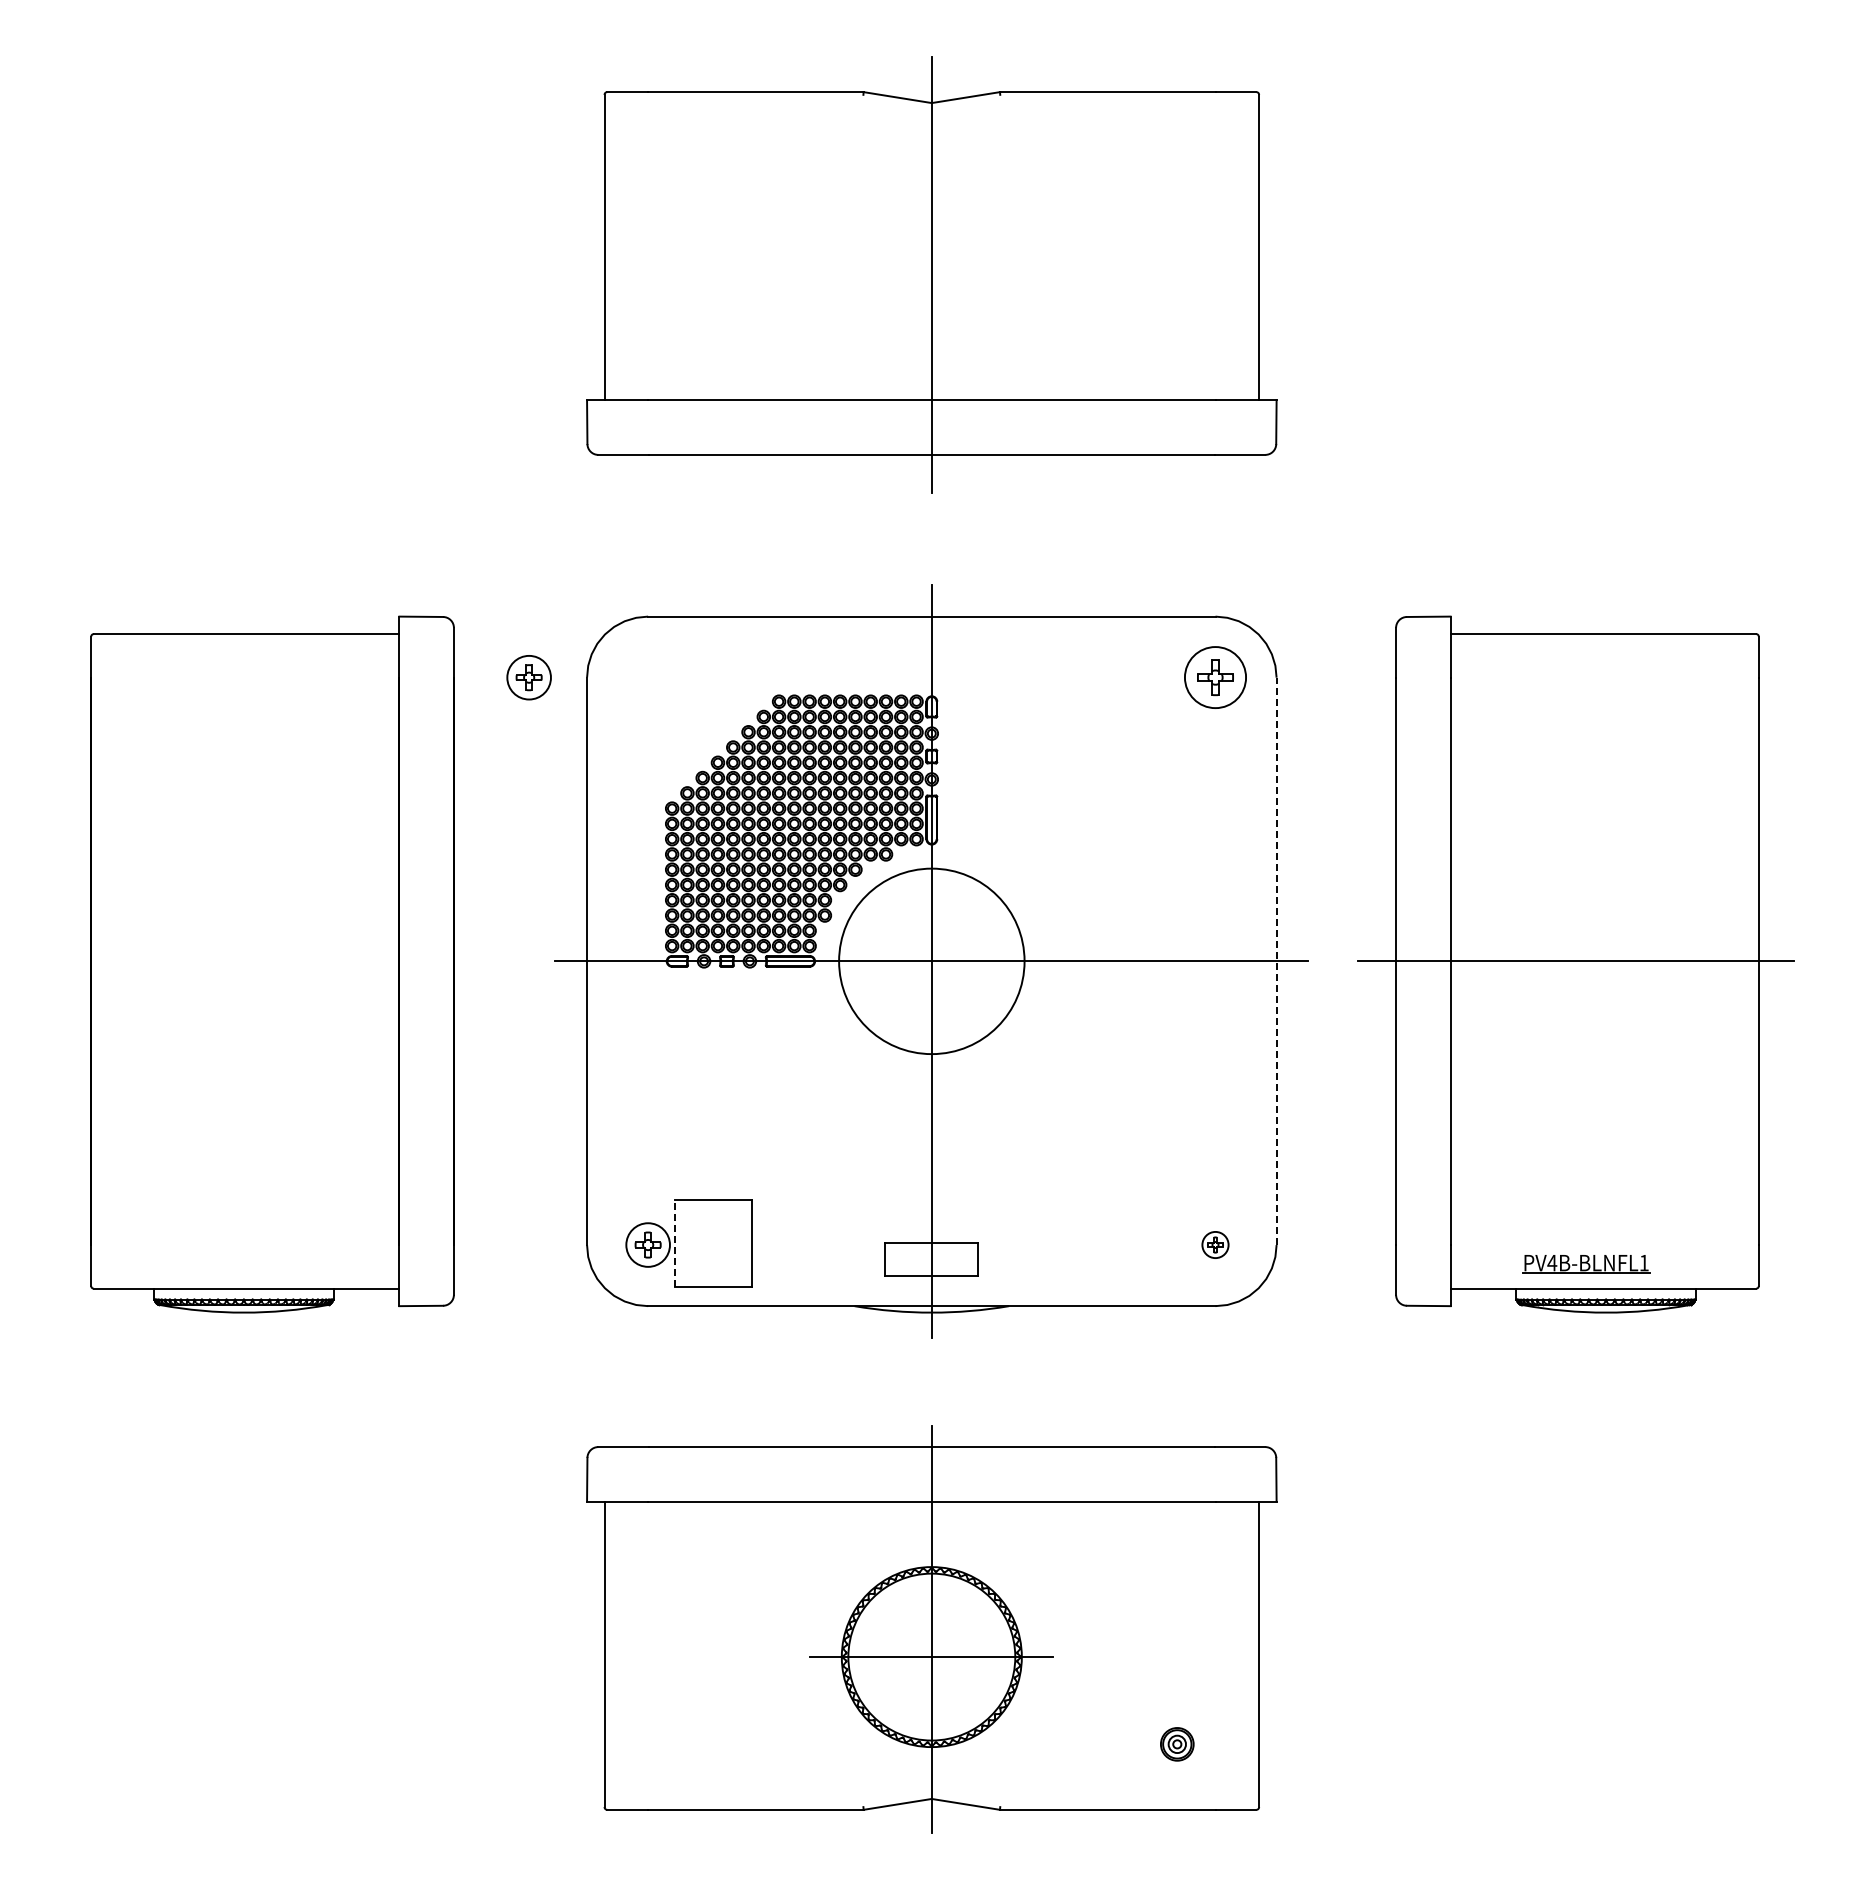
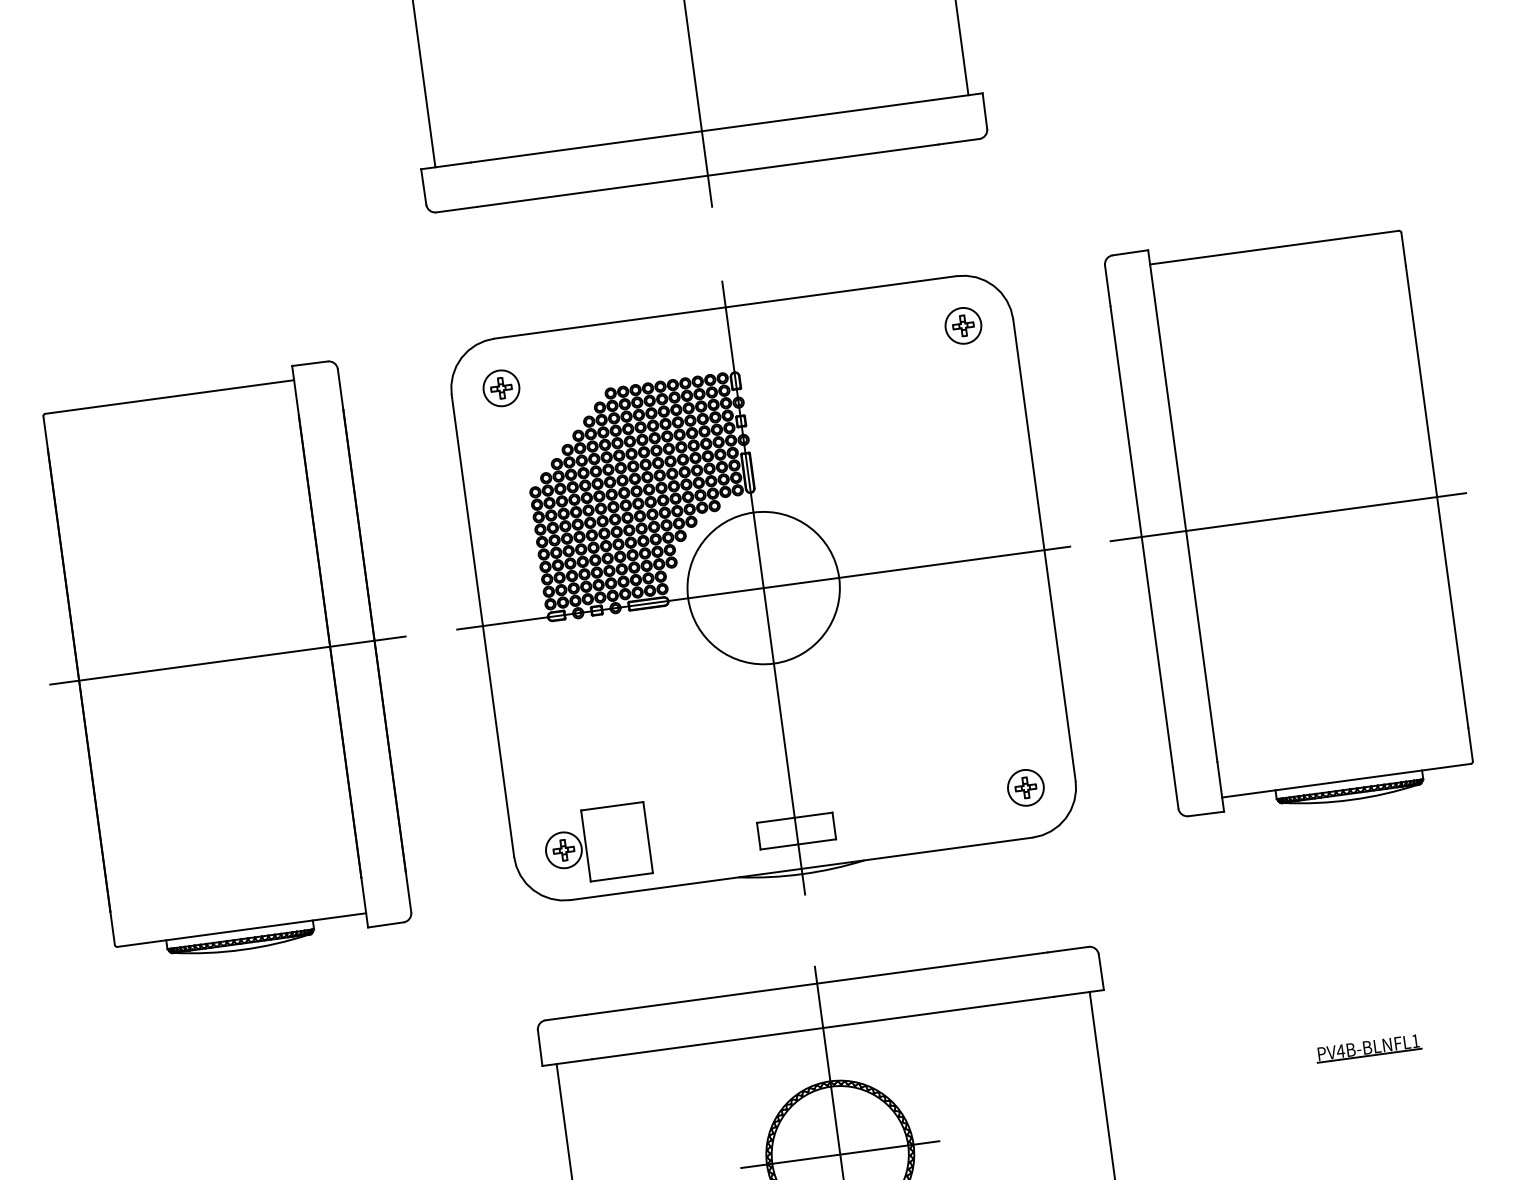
part: (528, 677) -> (500, 388), moved
part: (1215, 677) -> (963, 325), size x0.71
line: (273, 961) -> (227, 660), added
line: (1276, 961) -> (1044, 550), dashed -> solid
line: (675, 1243) -> (586, 846), dashed -> solid
part: (1215, 1244) -> (1025, 787), size x1.67
part: (1586, 1264) -> (1368, 1048), moved

